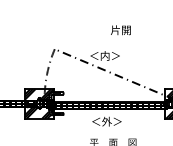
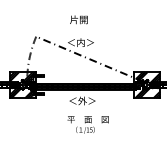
text: (120, 29) -> (78, 19), moved

